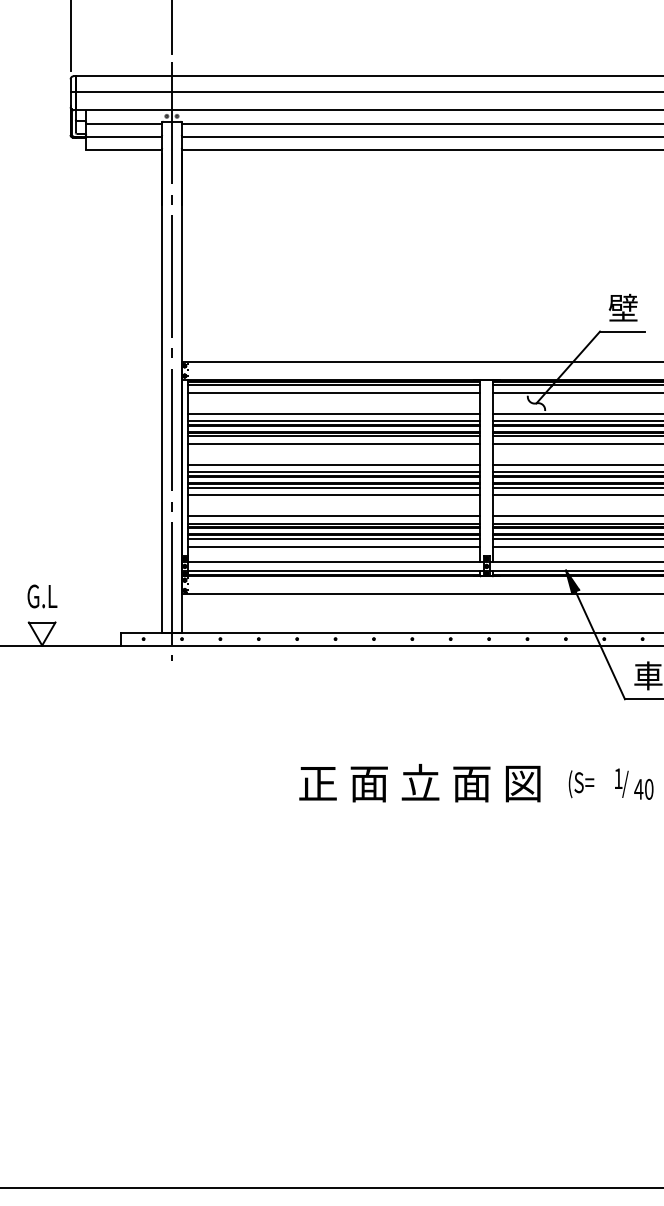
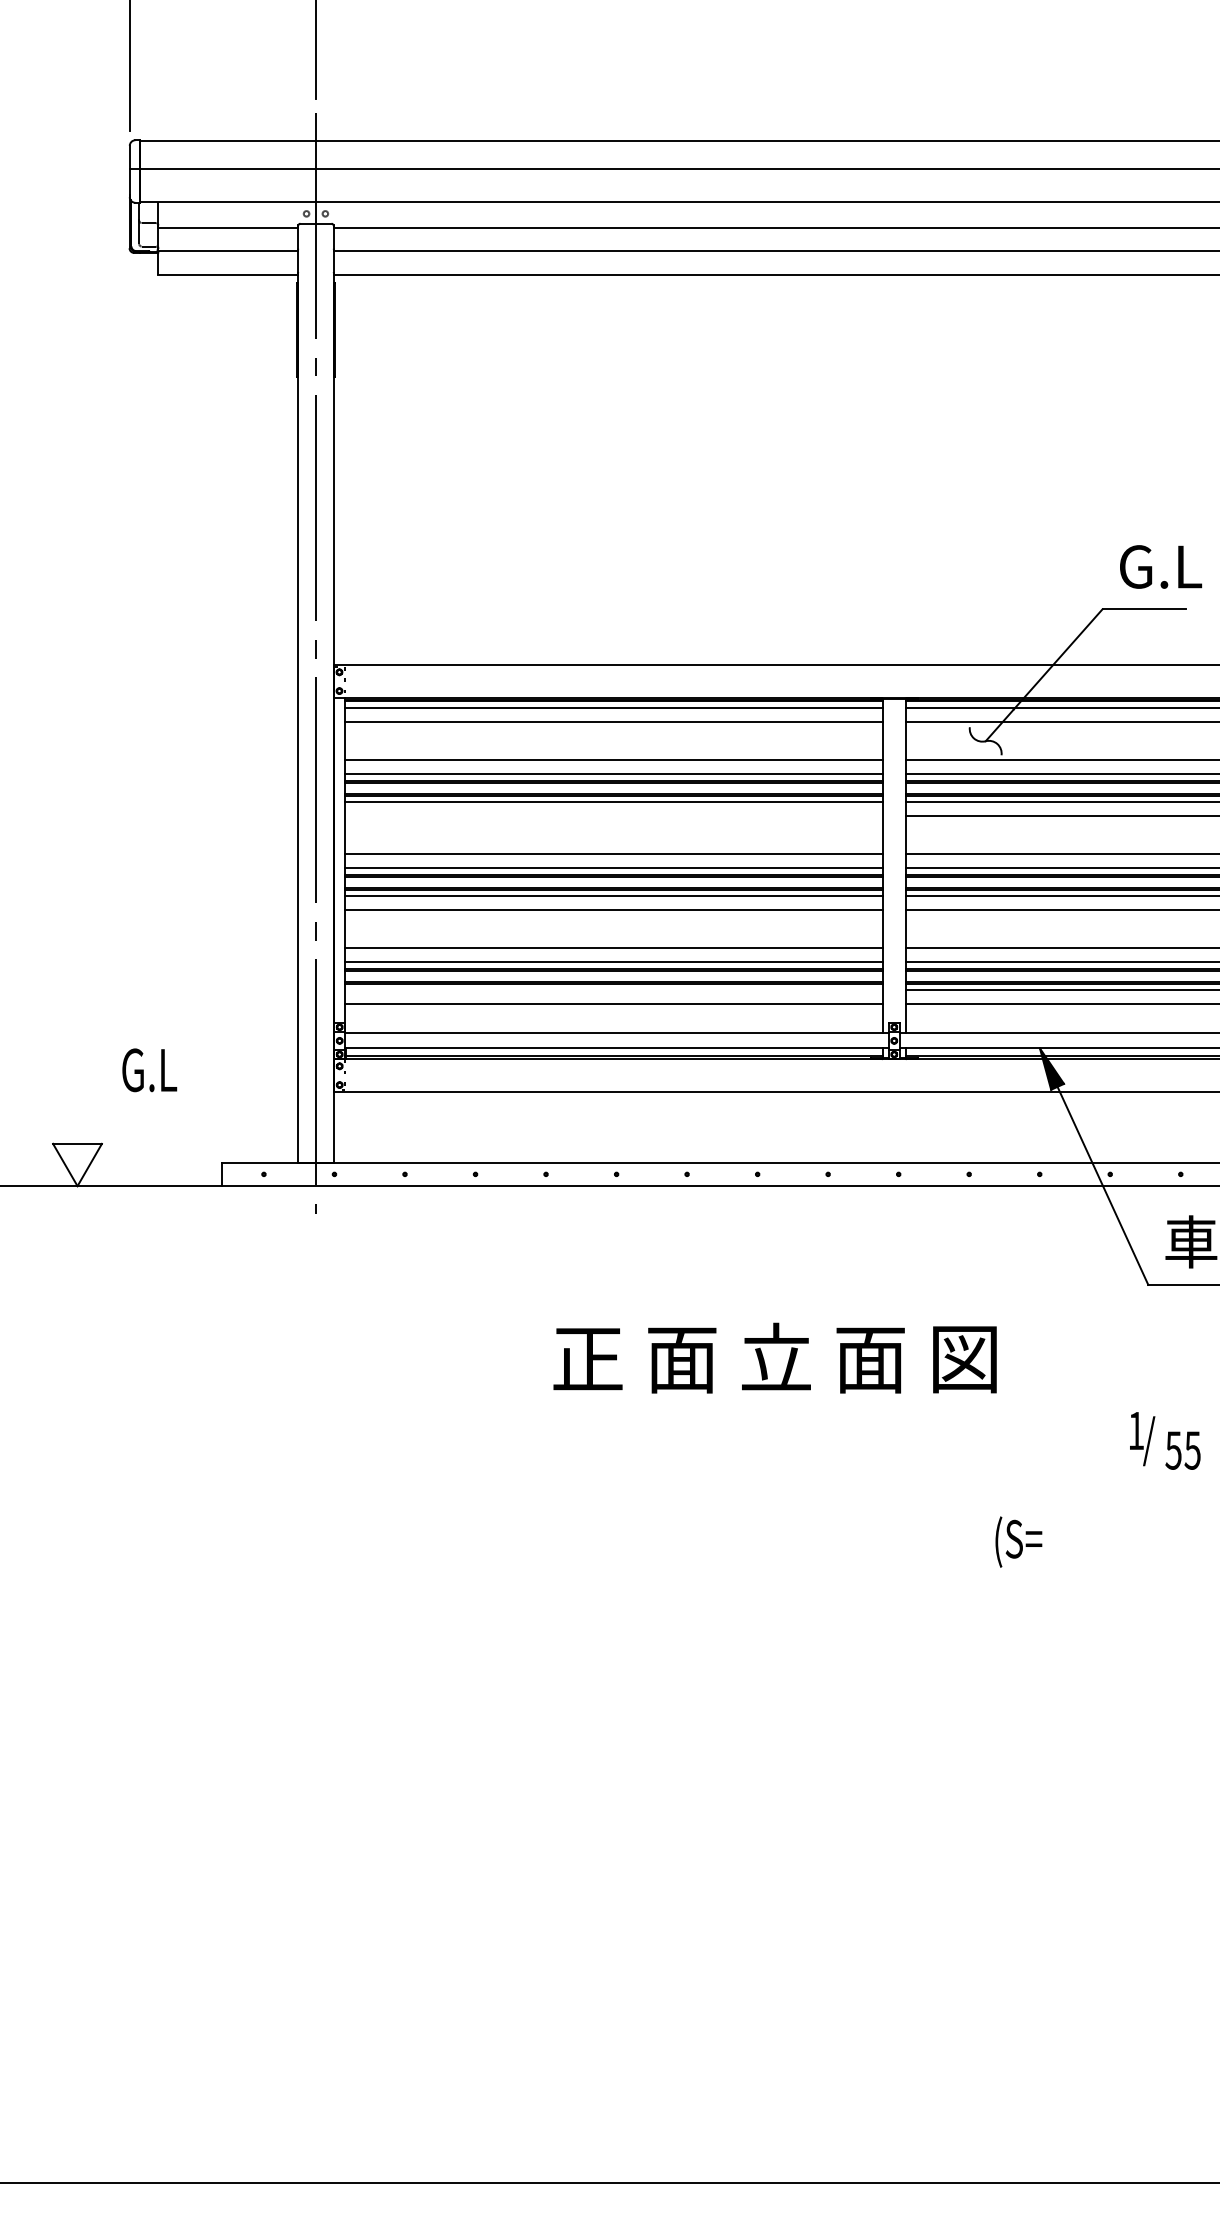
text: (631, 307) -> (1160, 565), 壁 -> G.L
line: (333, 444) -> (612, 816), removed
line: (333, 538) -> (612, 989), removed
text: (42, 596) -> (149, 1070), moved
text: (419, 783) -> (774, 1358), moved
text: (581, 784) -> (1018, 1542), moved
text: (643, 788) -> (1182, 1448), 40 -> 55

